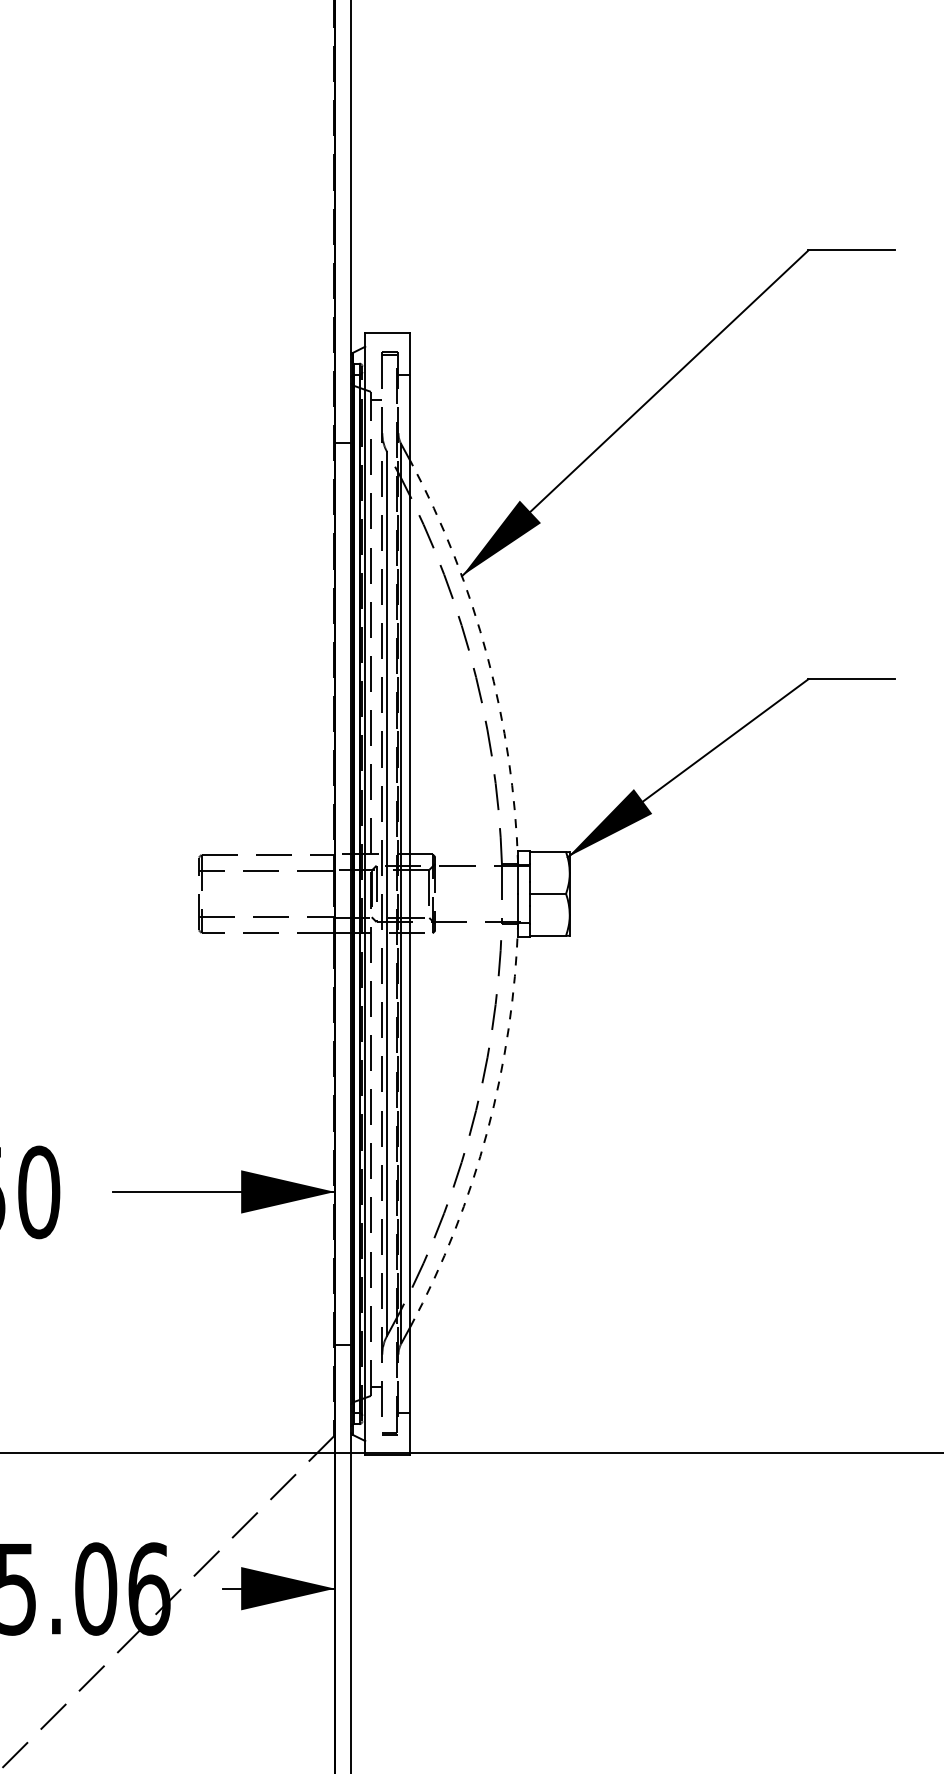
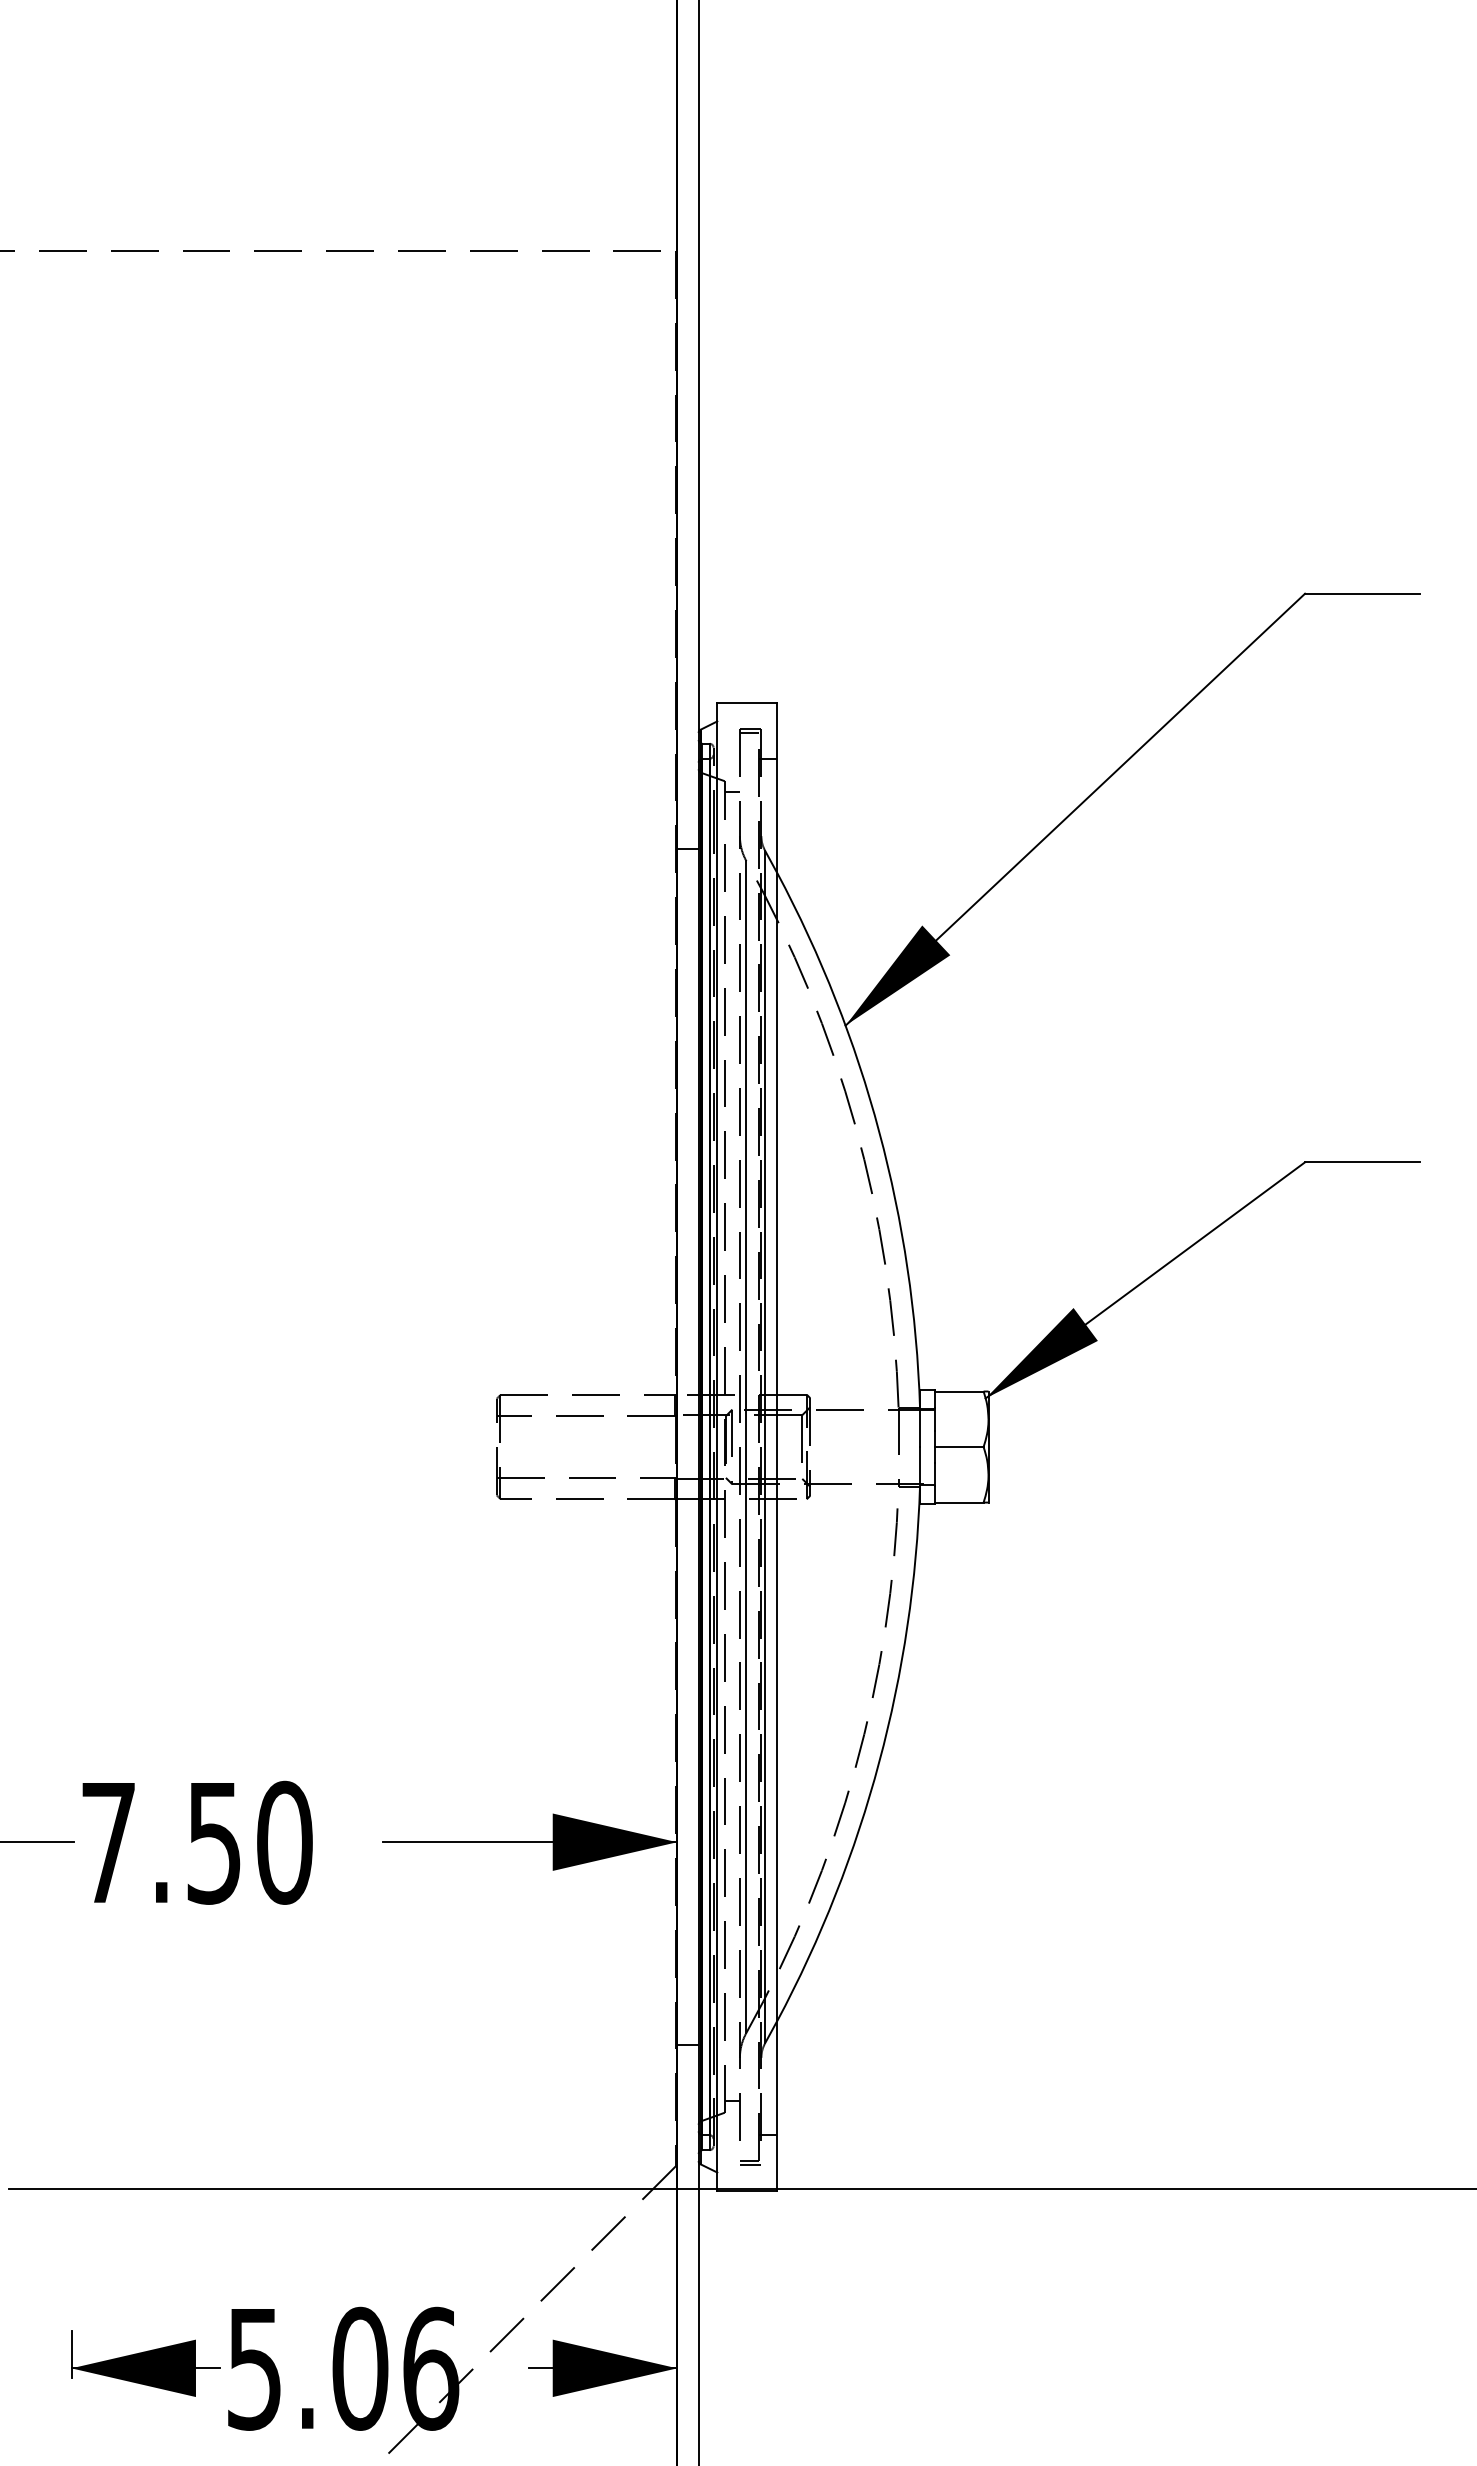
arc: (487, 656) -> (879, 1132), dashed -> solid
arc: (487, 1131) -> (879, 1762), dashed -> solid

